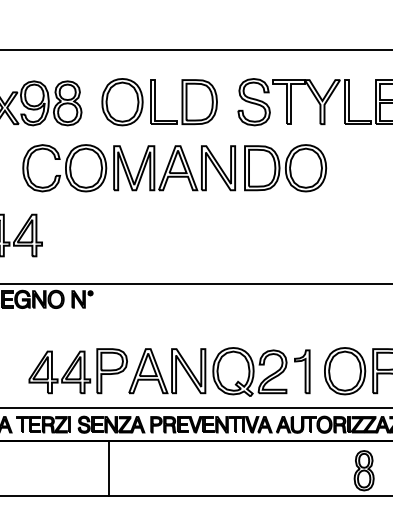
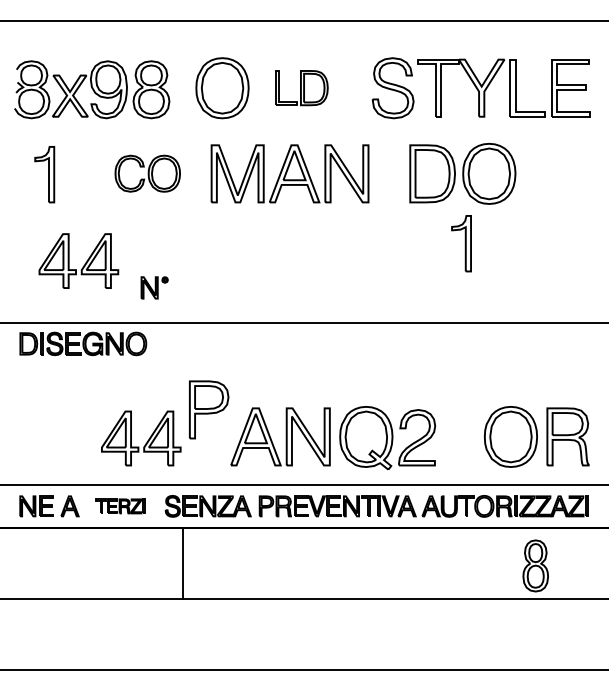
part: (183, 101) -> (301, 87), size x0.6
part: (64, 167) -> (147, 173), size x0.6
part: (285, 167) -> (462, 173), moved
part: (82, 299) -> (154, 287), moved
part: (112, 370) -> (209, 409), moved
part: (302, 371) -> (461, 243), moved
part: (43, 424) -> (120, 506), size x0.7
line: (109, 468) -> (183, 562), moved

